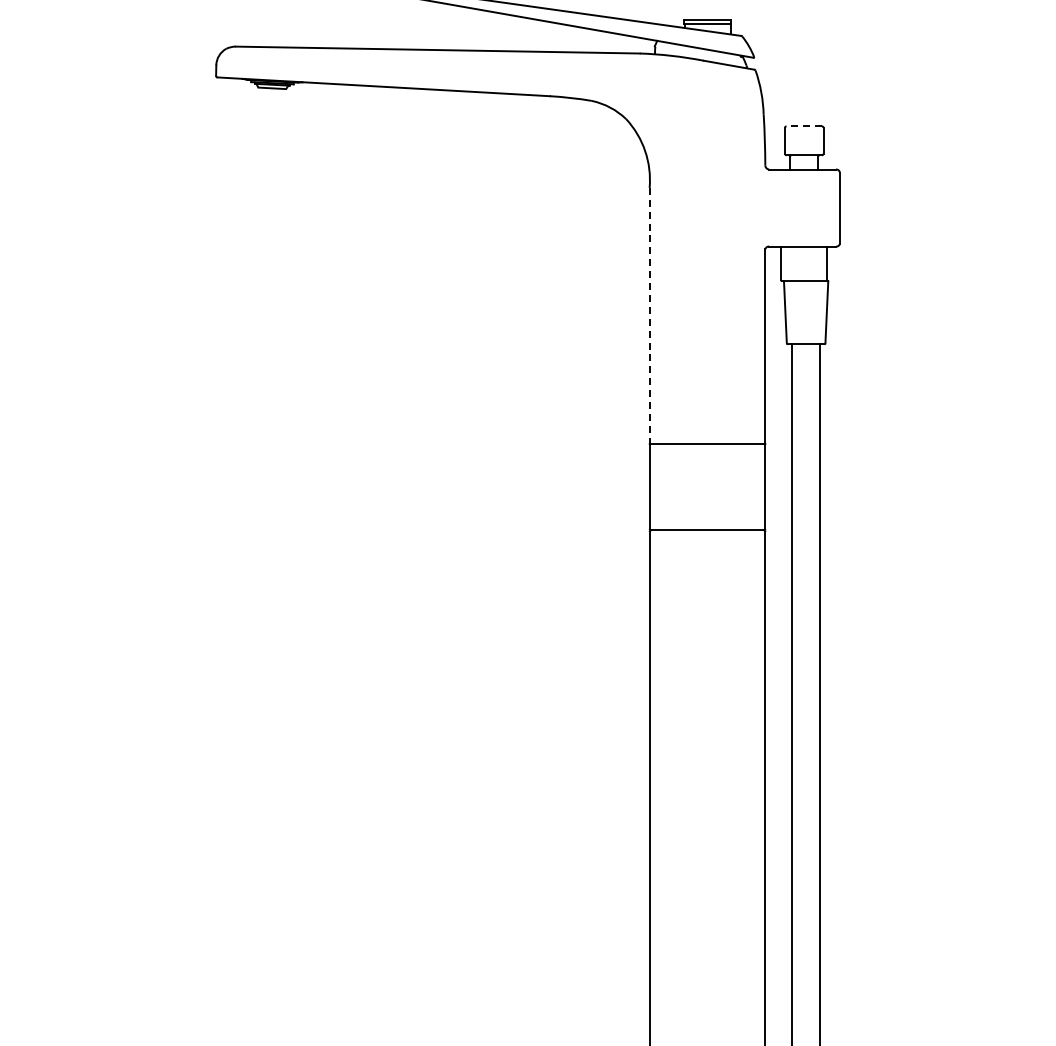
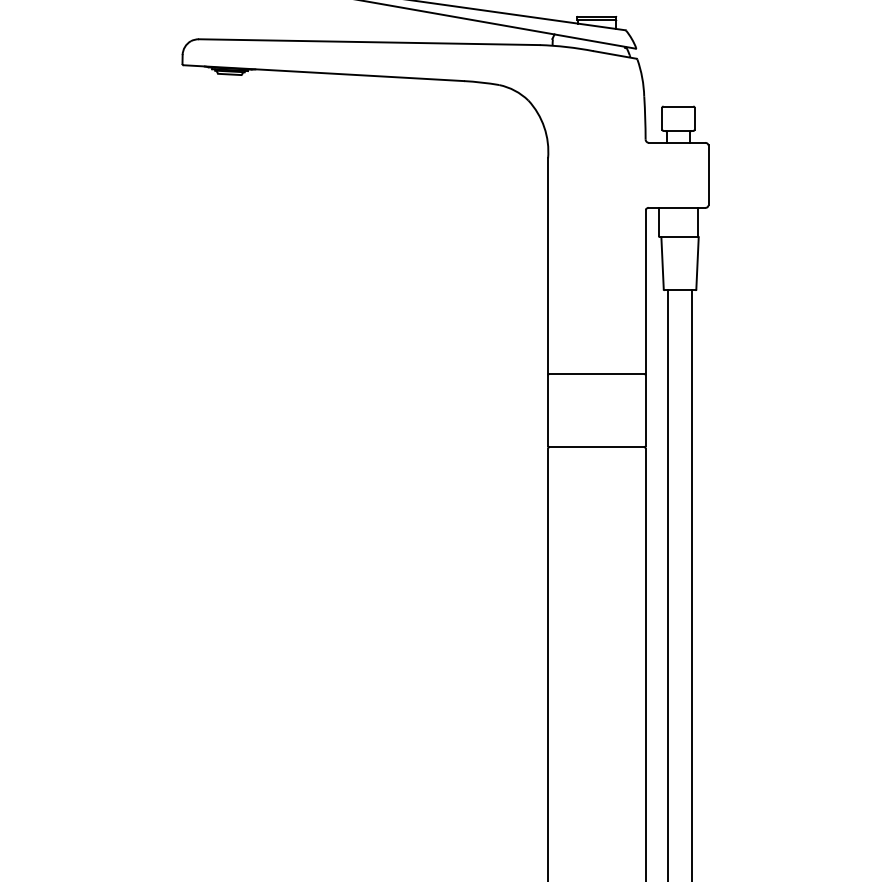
line: (804, 126) -> (678, 106), dashed -> solid
line: (649, 315) -> (547, 266), dashed -> solid

